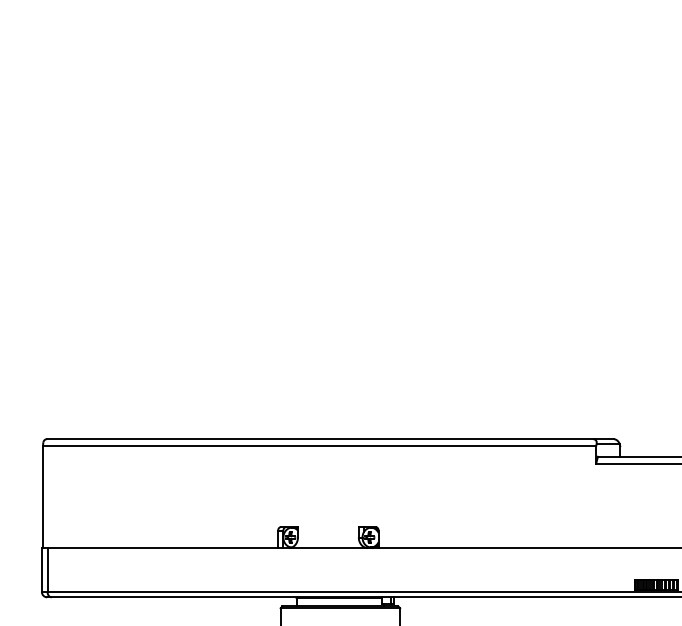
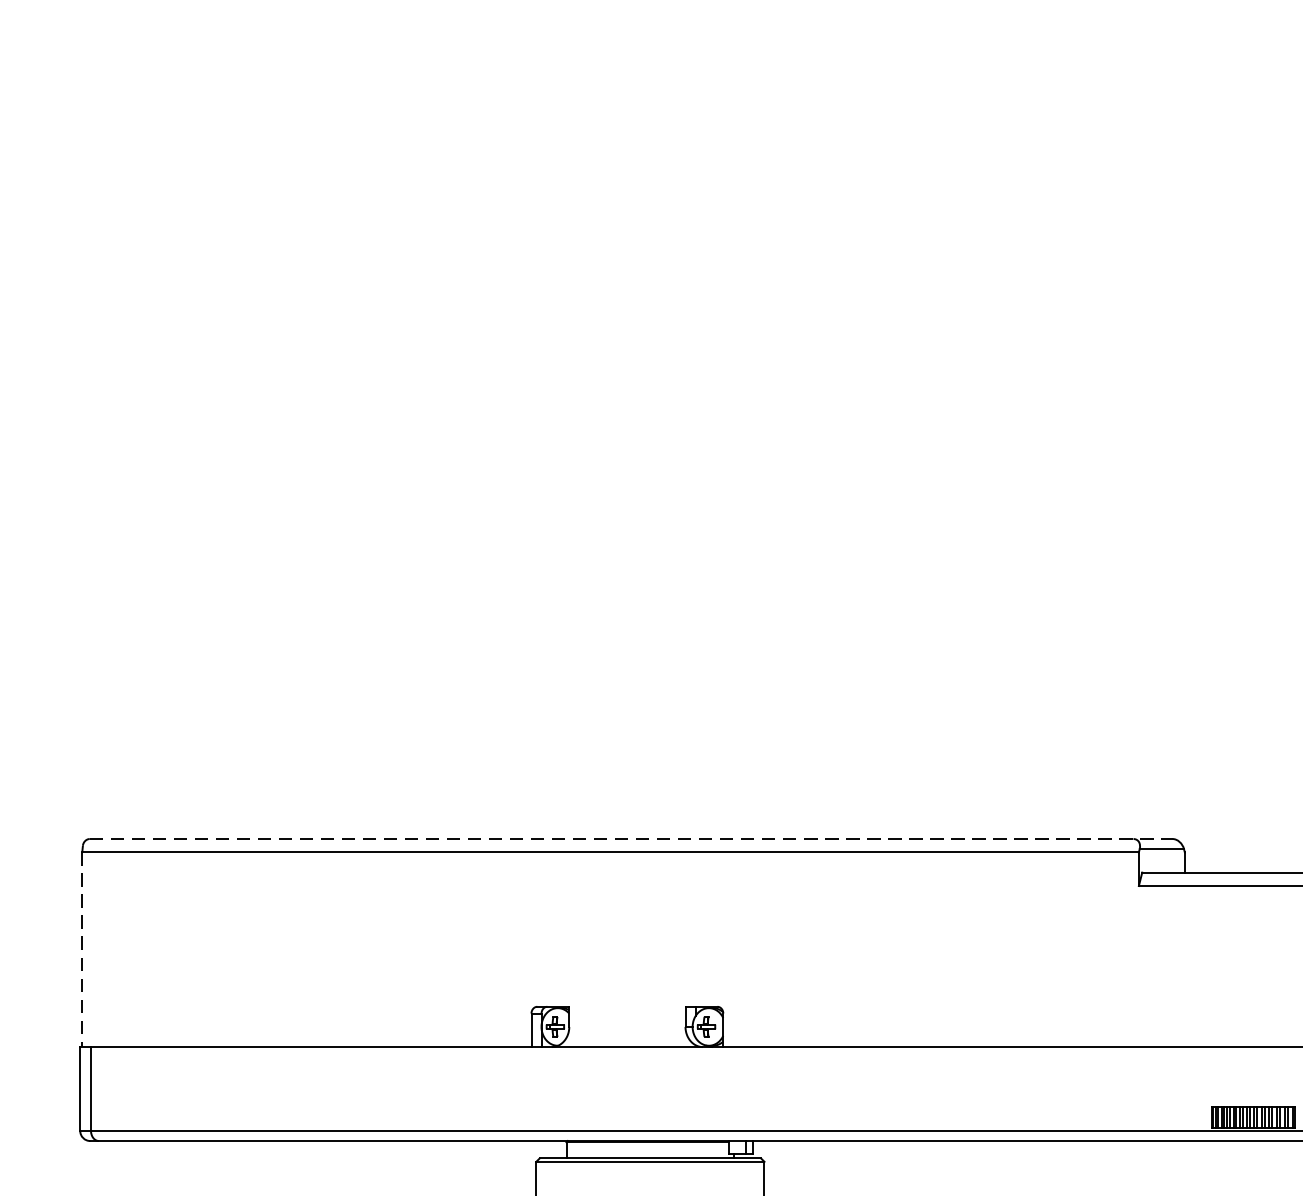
line: (330, 439) -> (631, 839), solid -> dashed
line: (42, 497) -> (81, 950), solid -> dashed

